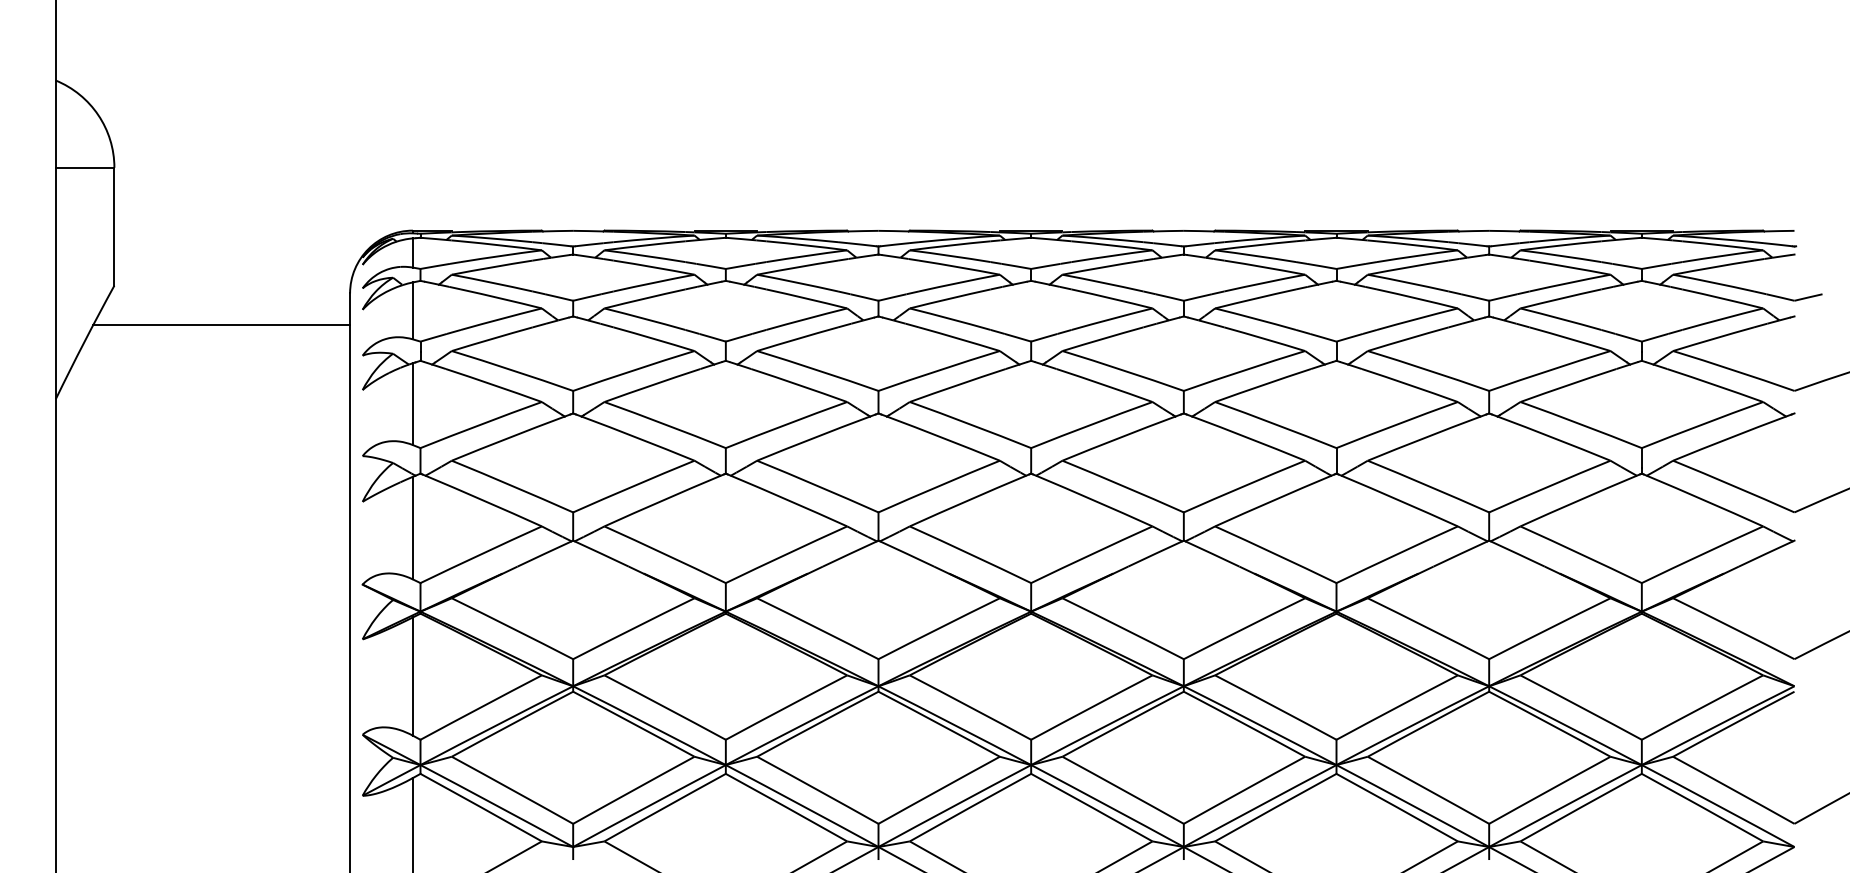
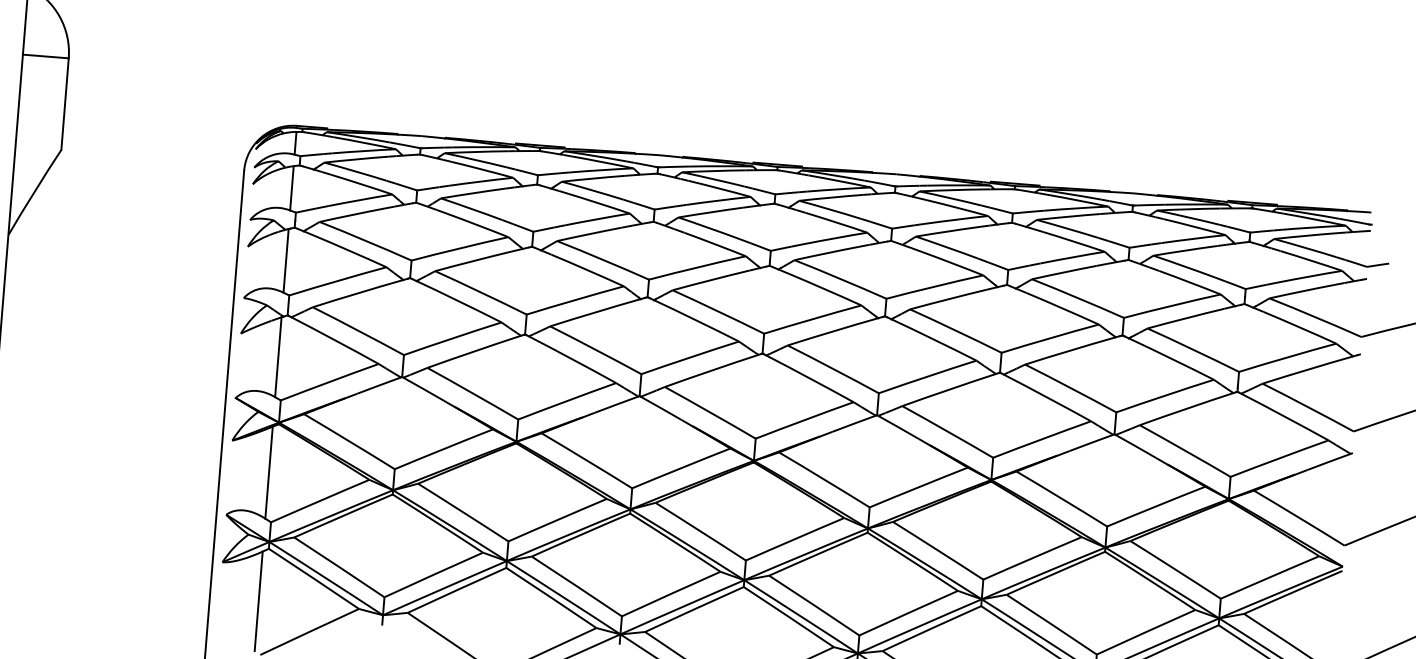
line: (221, 324) -> (142, 186), removed

